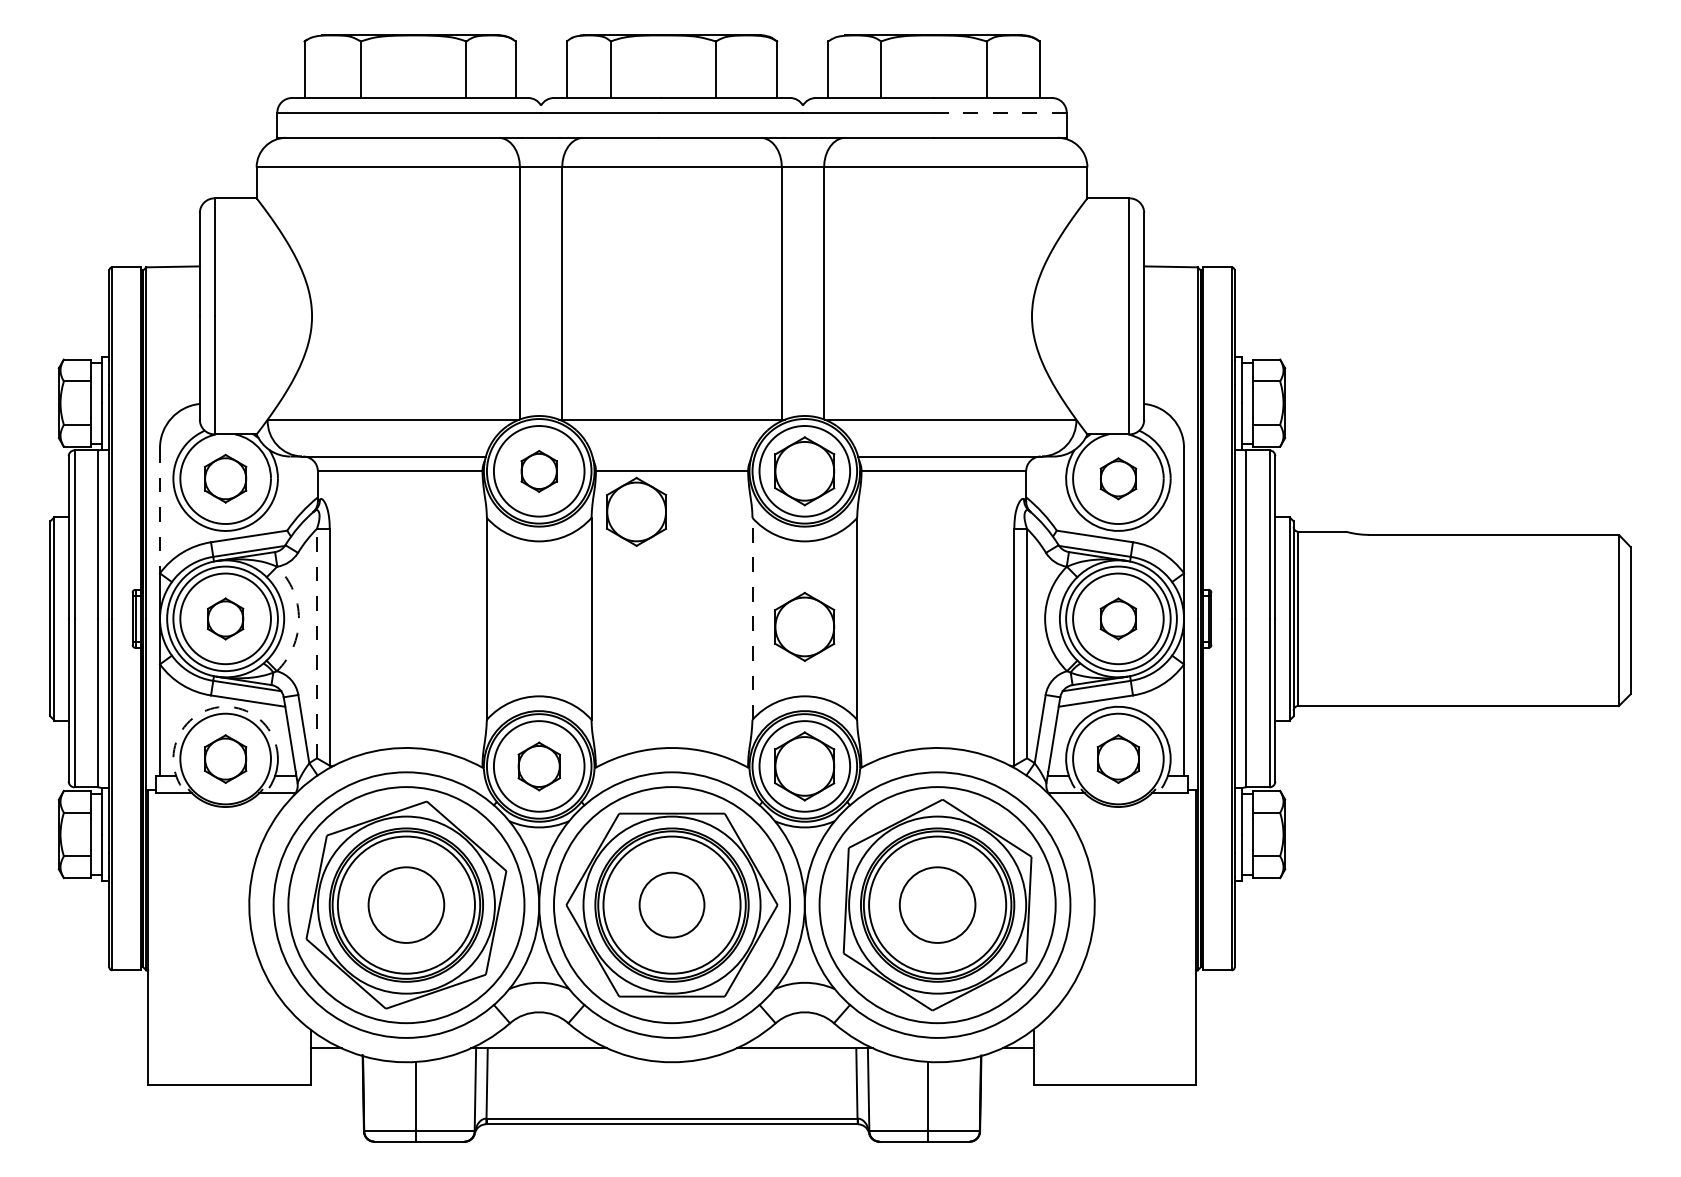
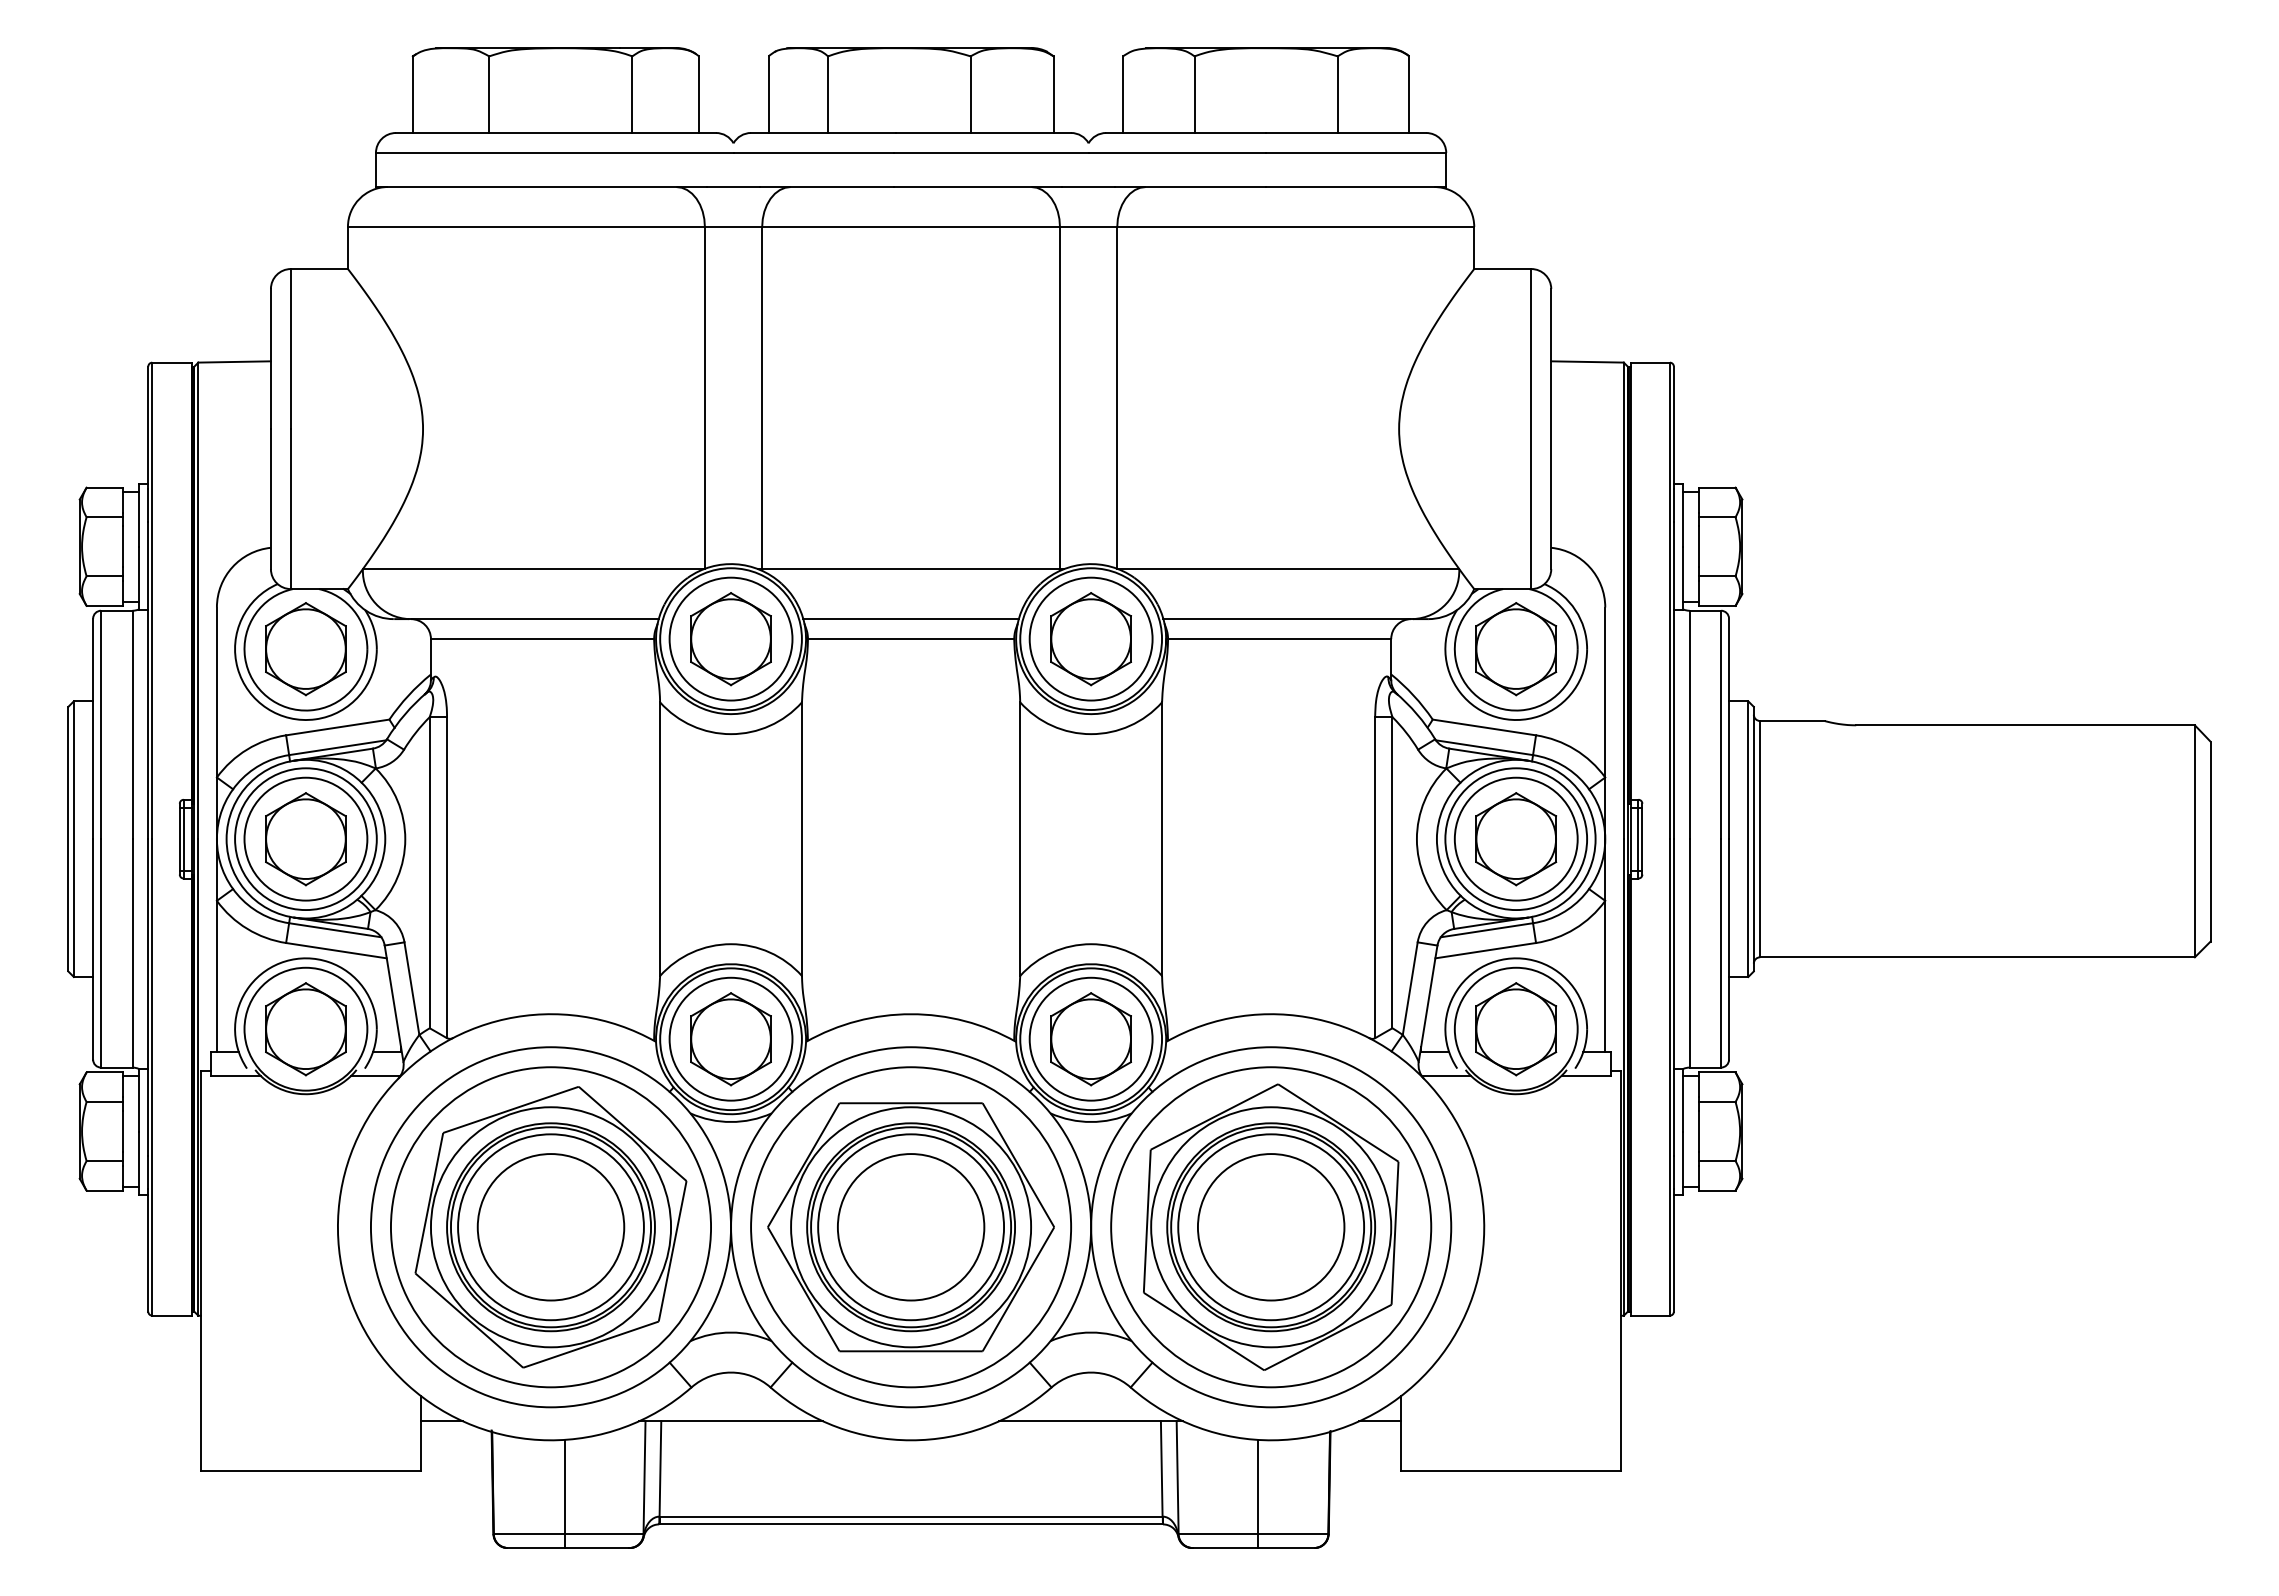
line: (999, 113) -> (1355, 153), dashed -> solid
line: (671, 456) -> (910, 619), added
part: (538, 471) -> (730, 639), size x1.67
part: (225, 478) -> (305, 649), size x1.43
part: (1118, 478) -> (1516, 649), size x1.67
line: (159, 510) -> (216, 692), dashed -> solid
part: (636, 512) -> (862, 694), removed
part: (225, 619) -> (305, 839), size x1.67
arc: (299, 619) -> (405, 839), dashed -> solid
line: (752, 619) -> (1020, 839), dashed -> solid
part: (1118, 619) -> (1516, 839), size x1.67
part: (804, 627) -> (1090, 850), removed
line: (316, 643) -> (429, 872), dashed -> solid
arc: (210, 709) -> (285, 961), dashed -> solid
part: (225, 759) -> (305, 1029), size x1.43
part: (1118, 759) -> (1516, 1029), size x1.43
part: (538, 766) -> (730, 1039), size x1.43
circle: (406, 905) -> (550, 1227), size x1.43
circle: (671, 905) -> (910, 1227), size x1.67
circle: (937, 905) -> (1270, 1227), size x1.43

